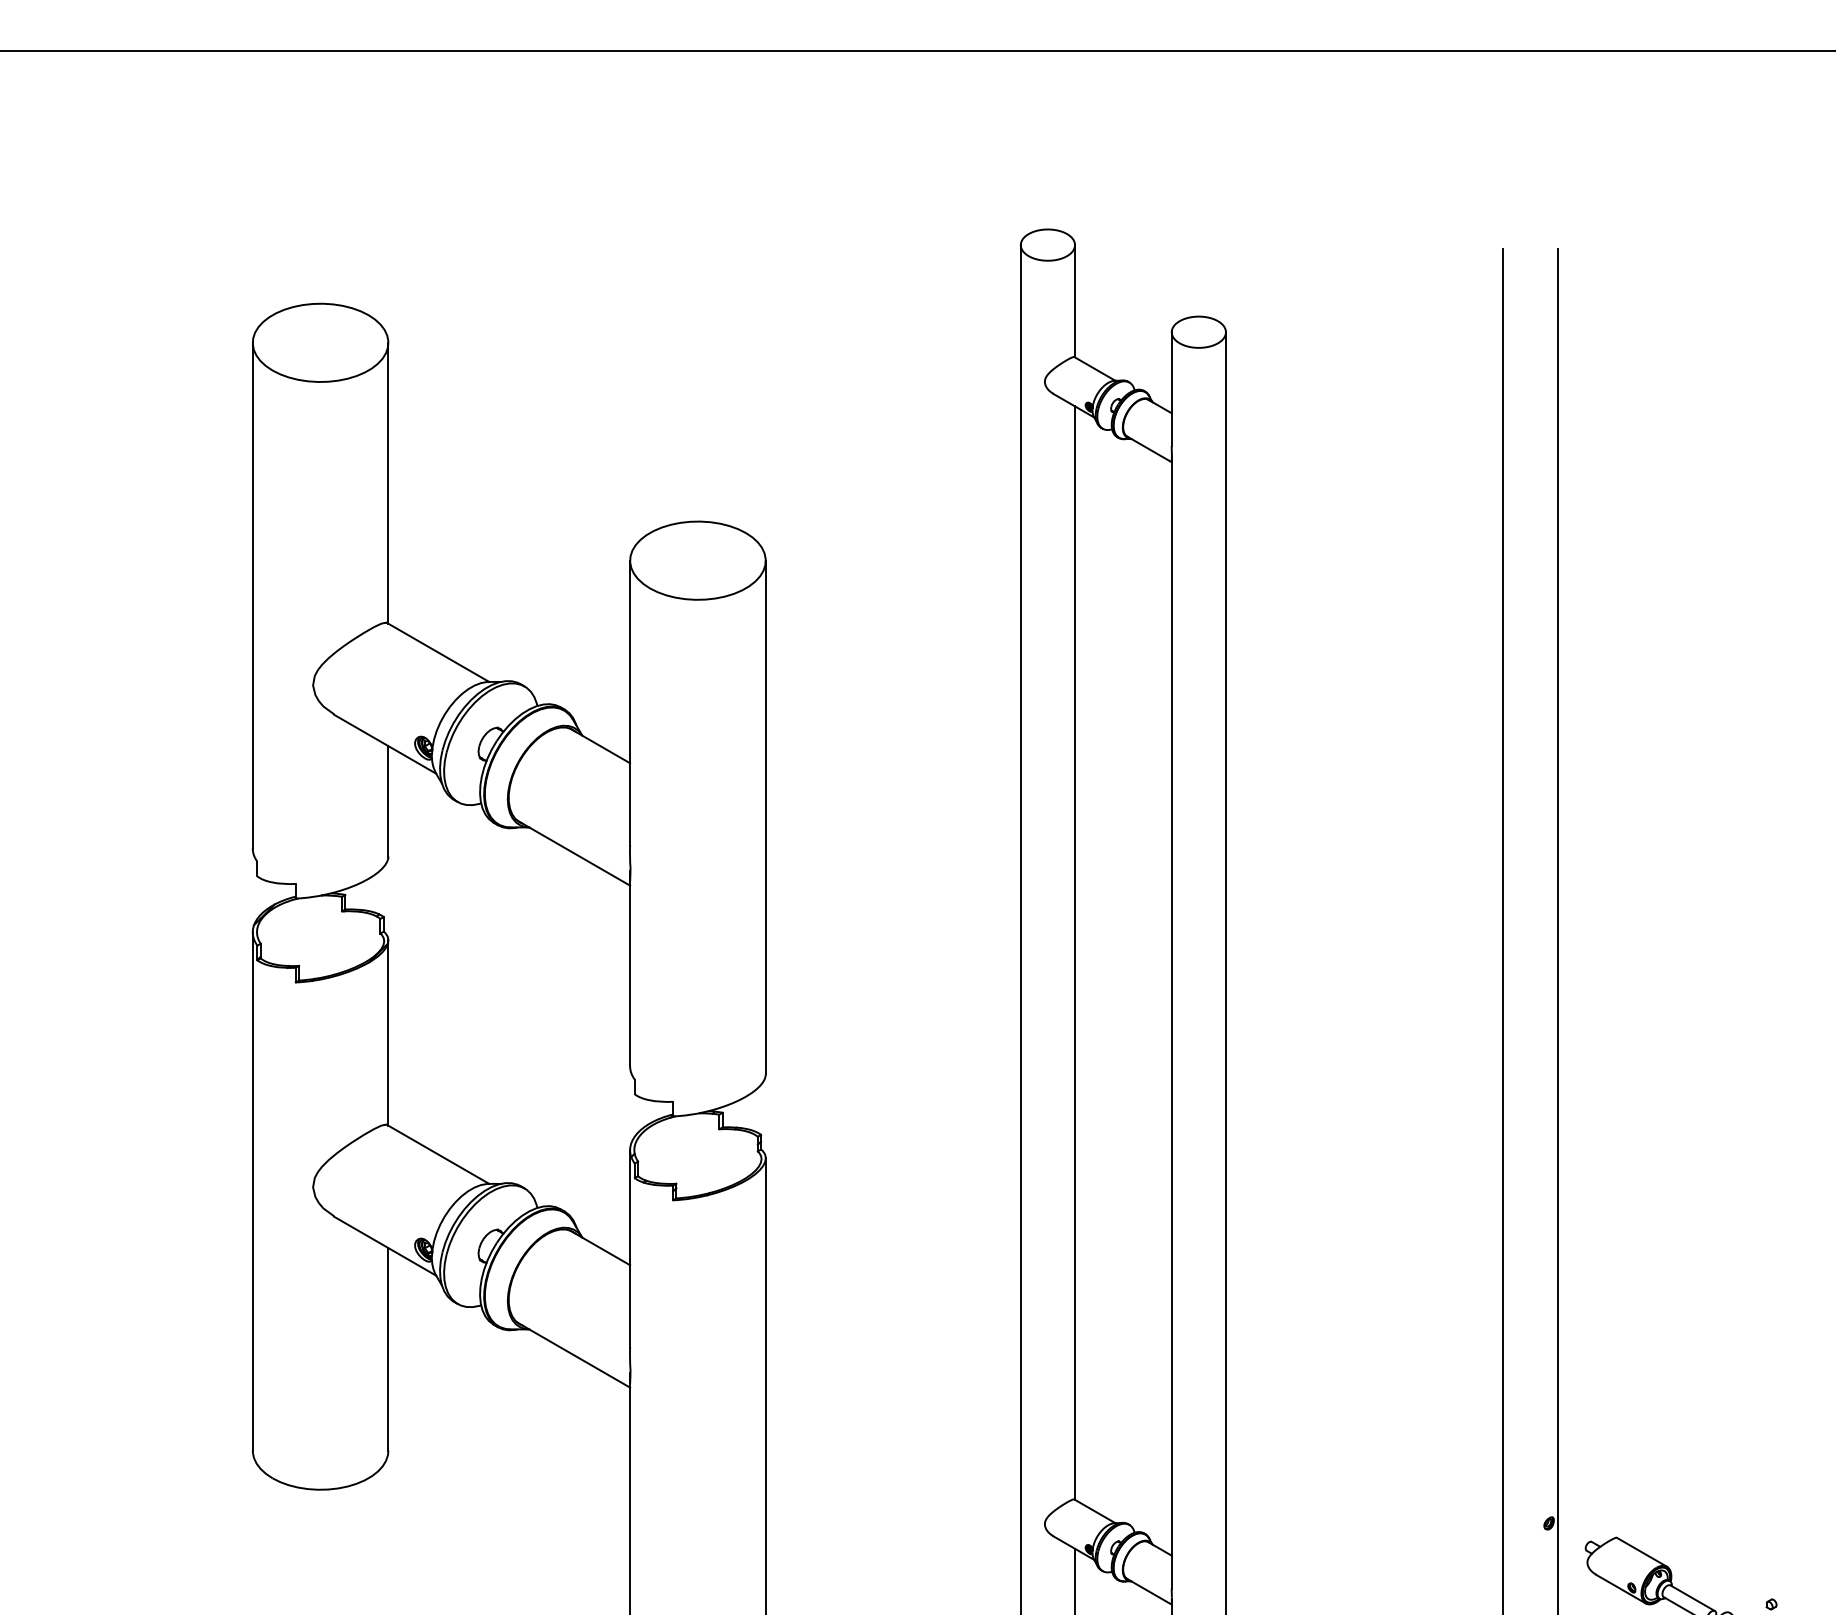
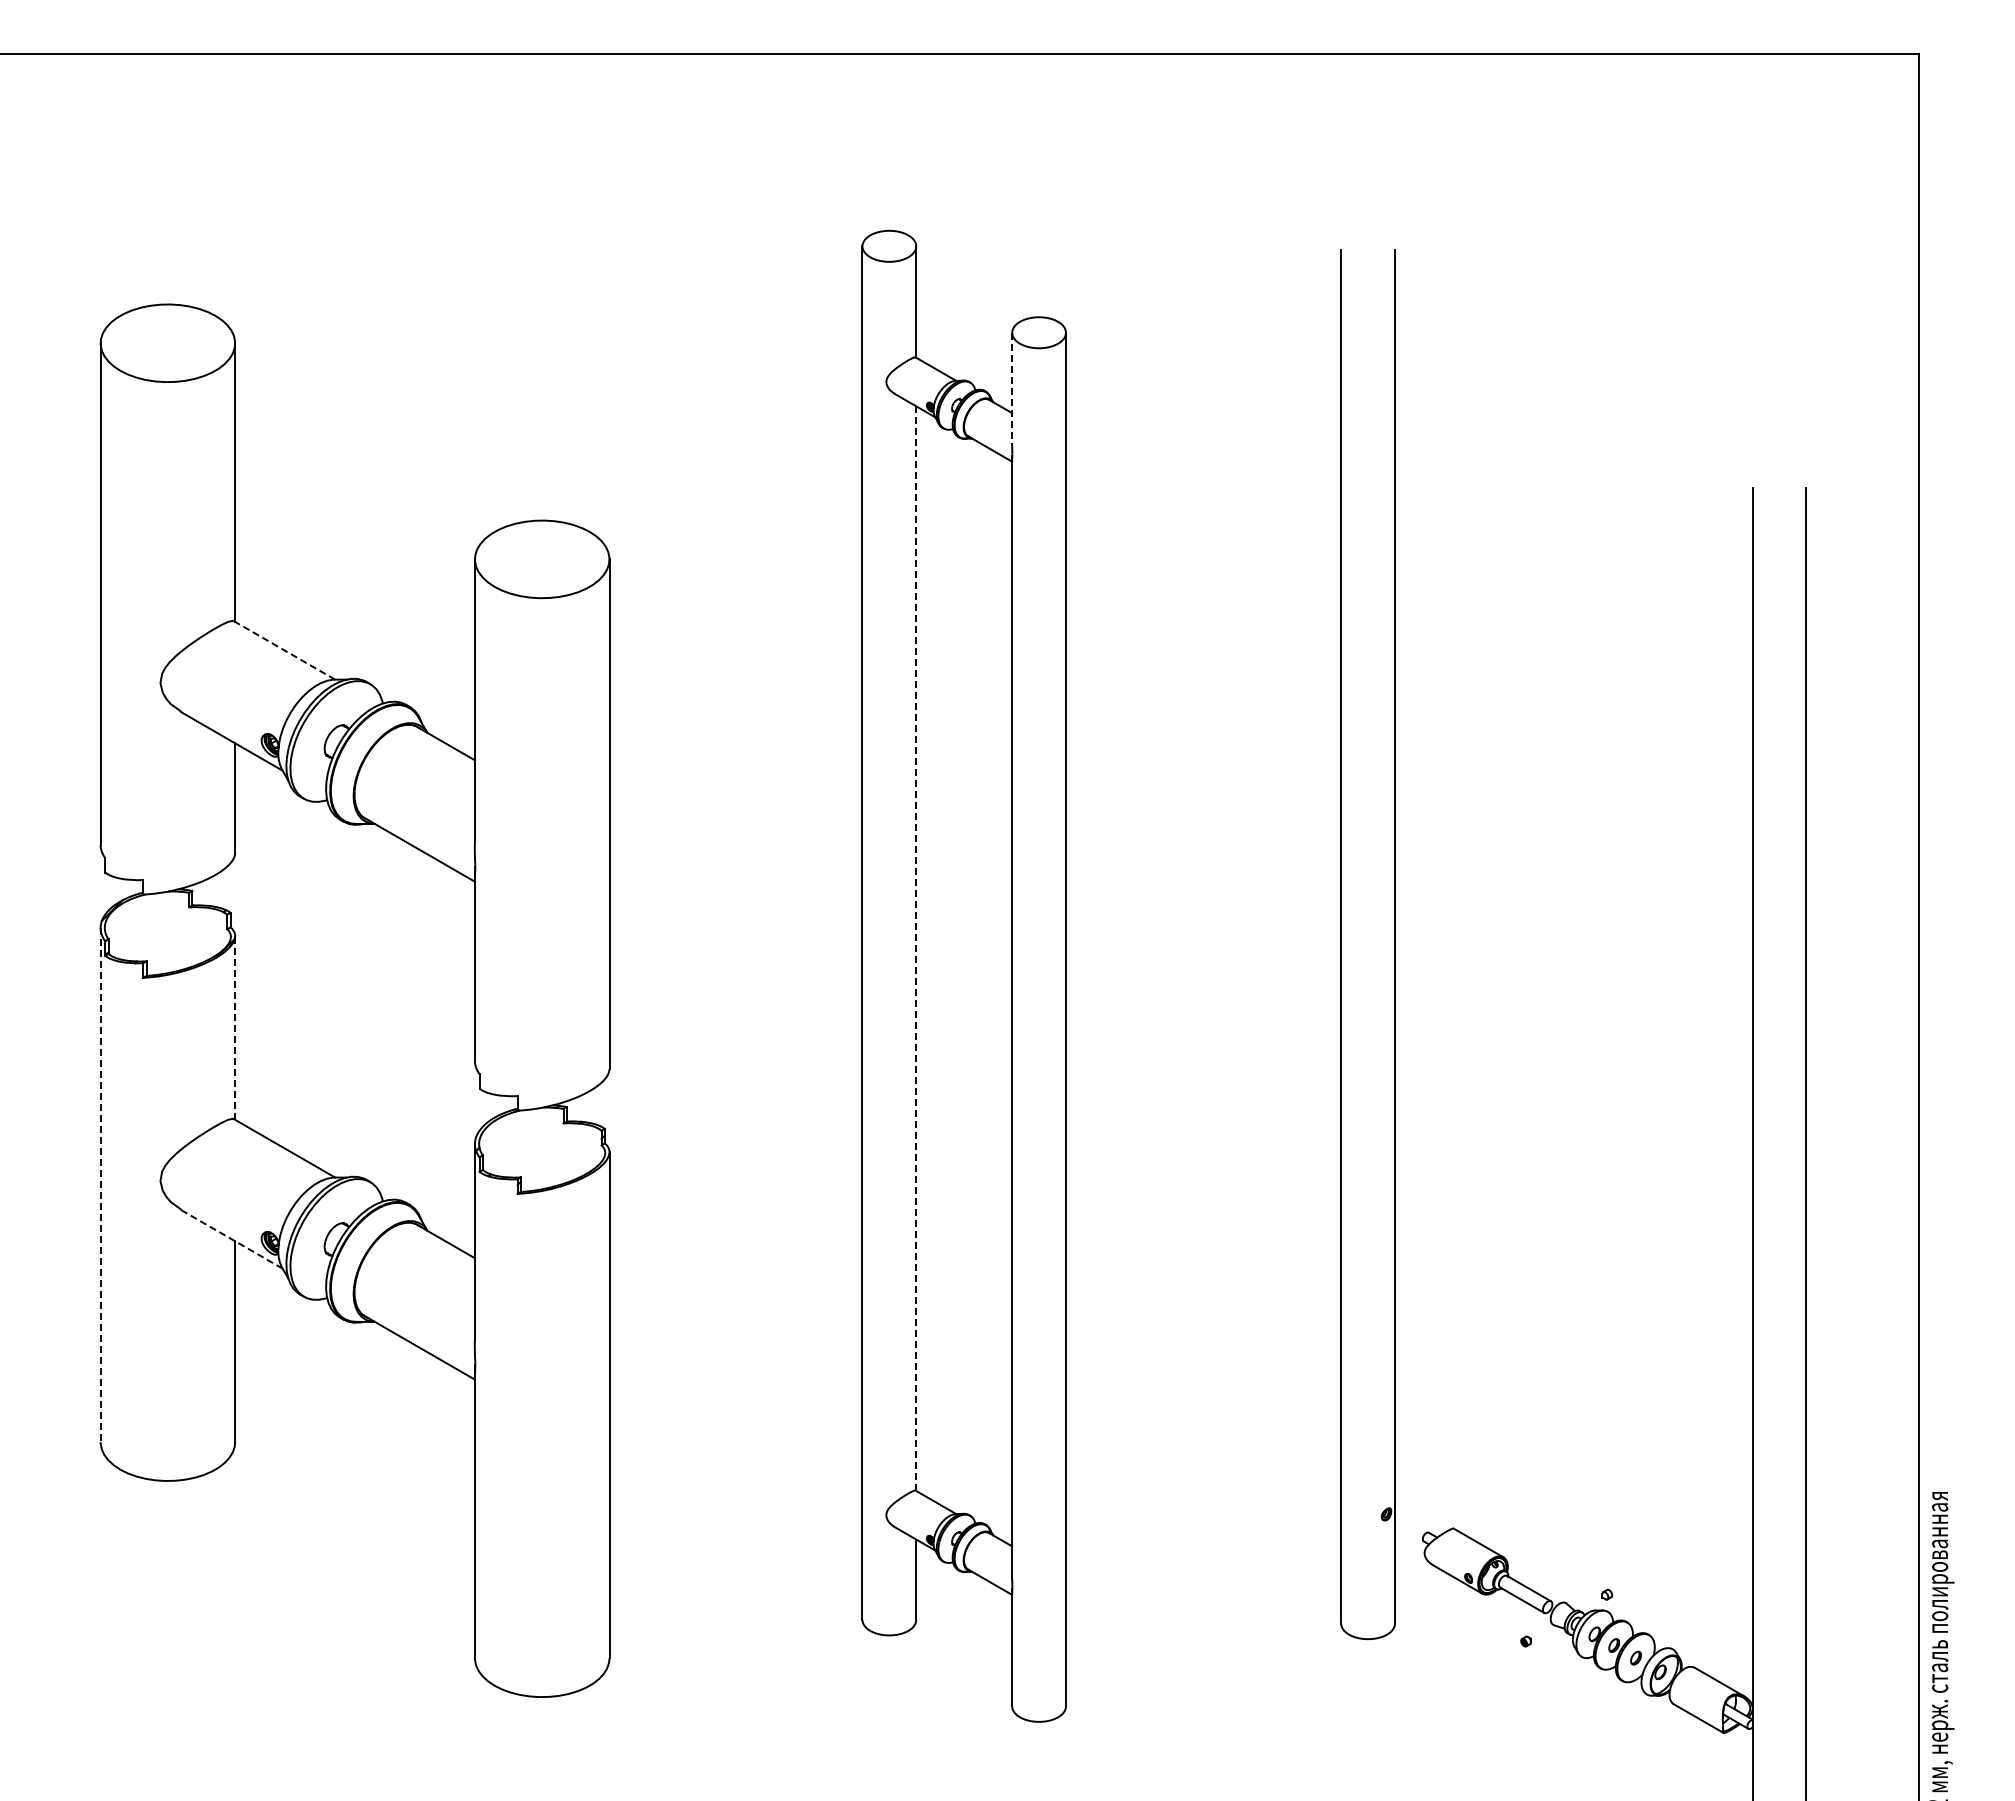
line: (1172, 389) -> (1012, 389), solid -> dashed
line: (438, 652) -> (284, 650), solid -> dashed
line: (1075, 952) -> (916, 948), solid -> dashed
line: (388, 1032) -> (235, 1027), solid -> dashed
line: (252, 1191) -> (100, 1185), solid -> dashed
line: (385, 1246) -> (232, 1239), solid -> dashed

